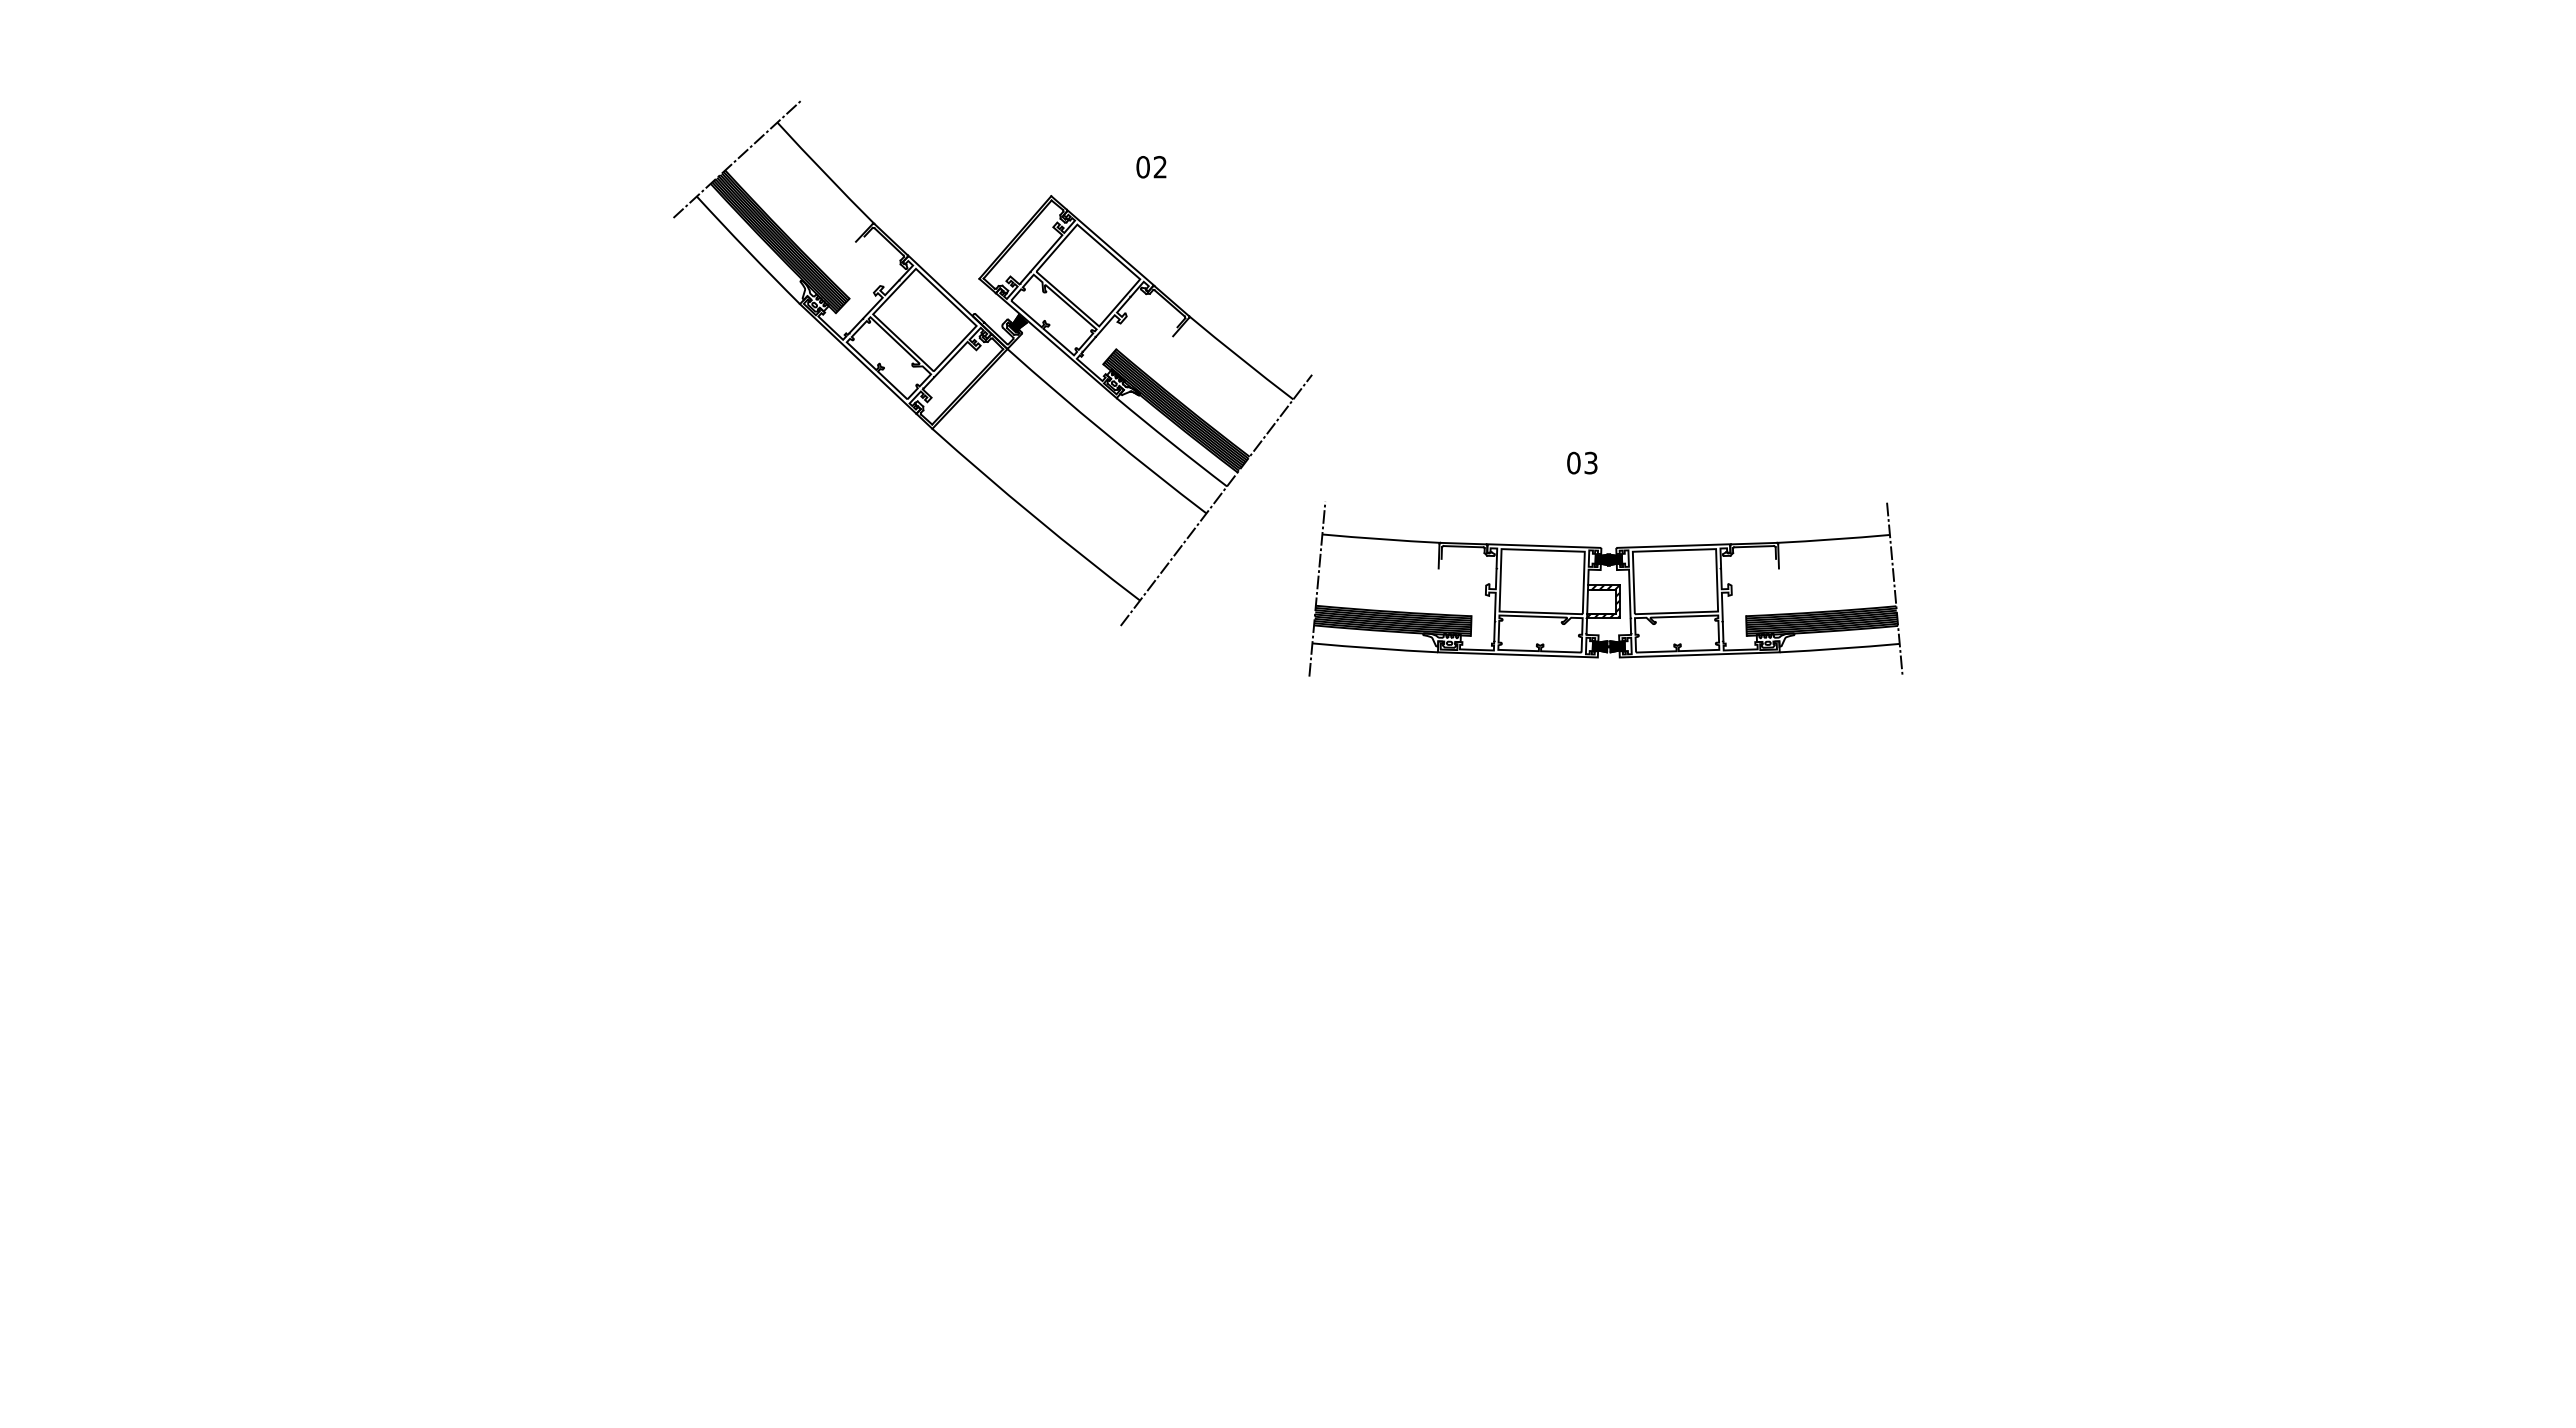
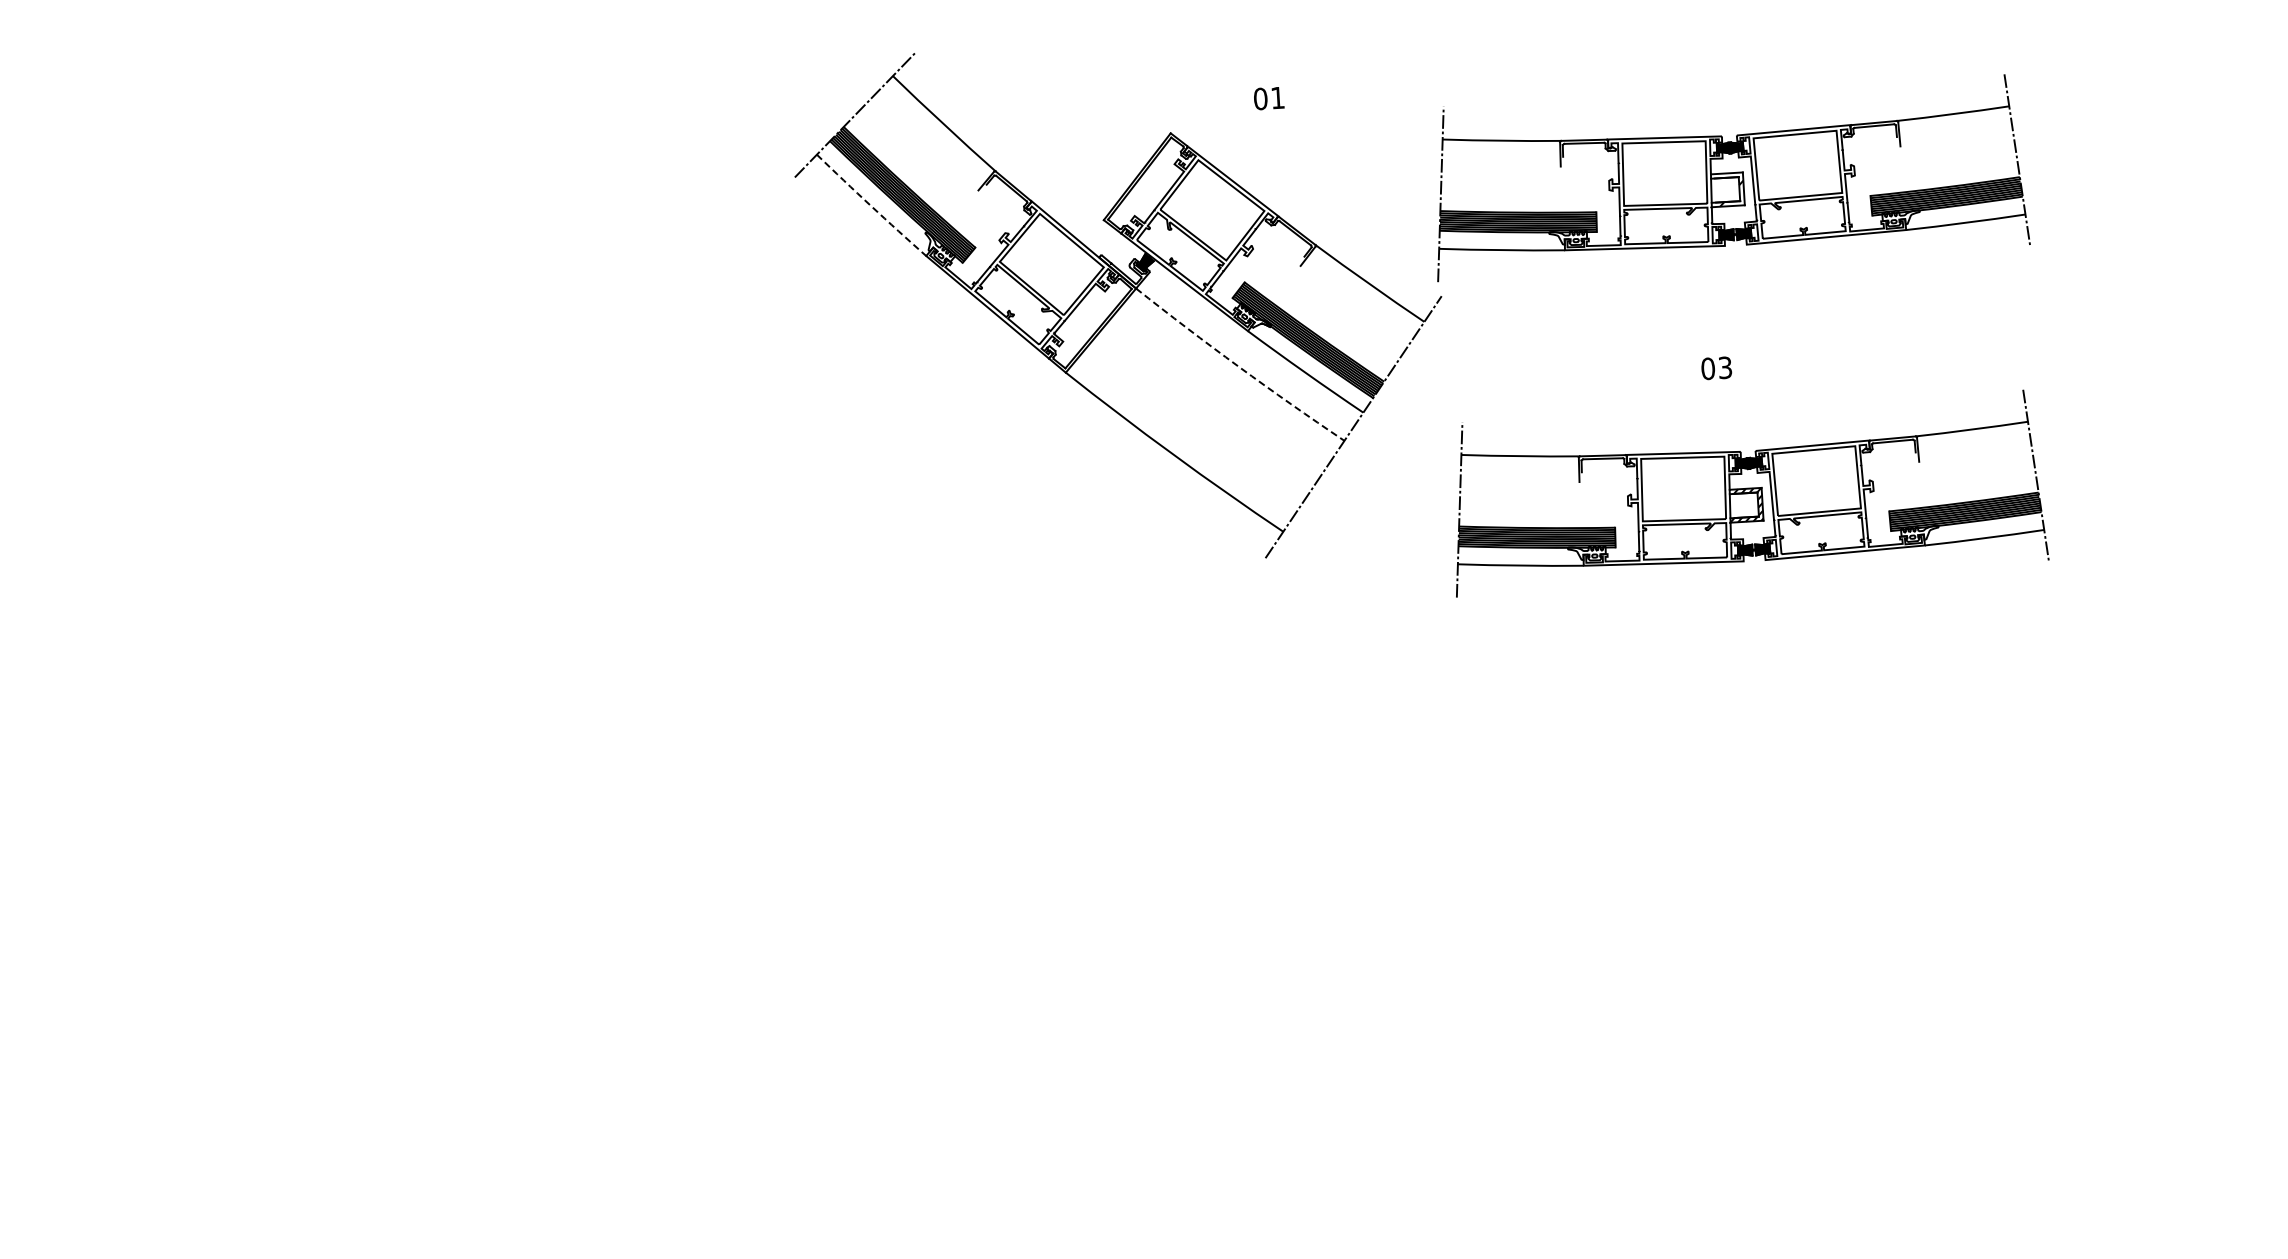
text: (1159, 167) -> (1277, 98), 02 -> 01
arc: (747, 250) -> (870, 205), solid -> dashed
part: (1605, 272) -> (1728, 176), added
arc: (1105, 433) -> (1238, 367), solid -> dashed

